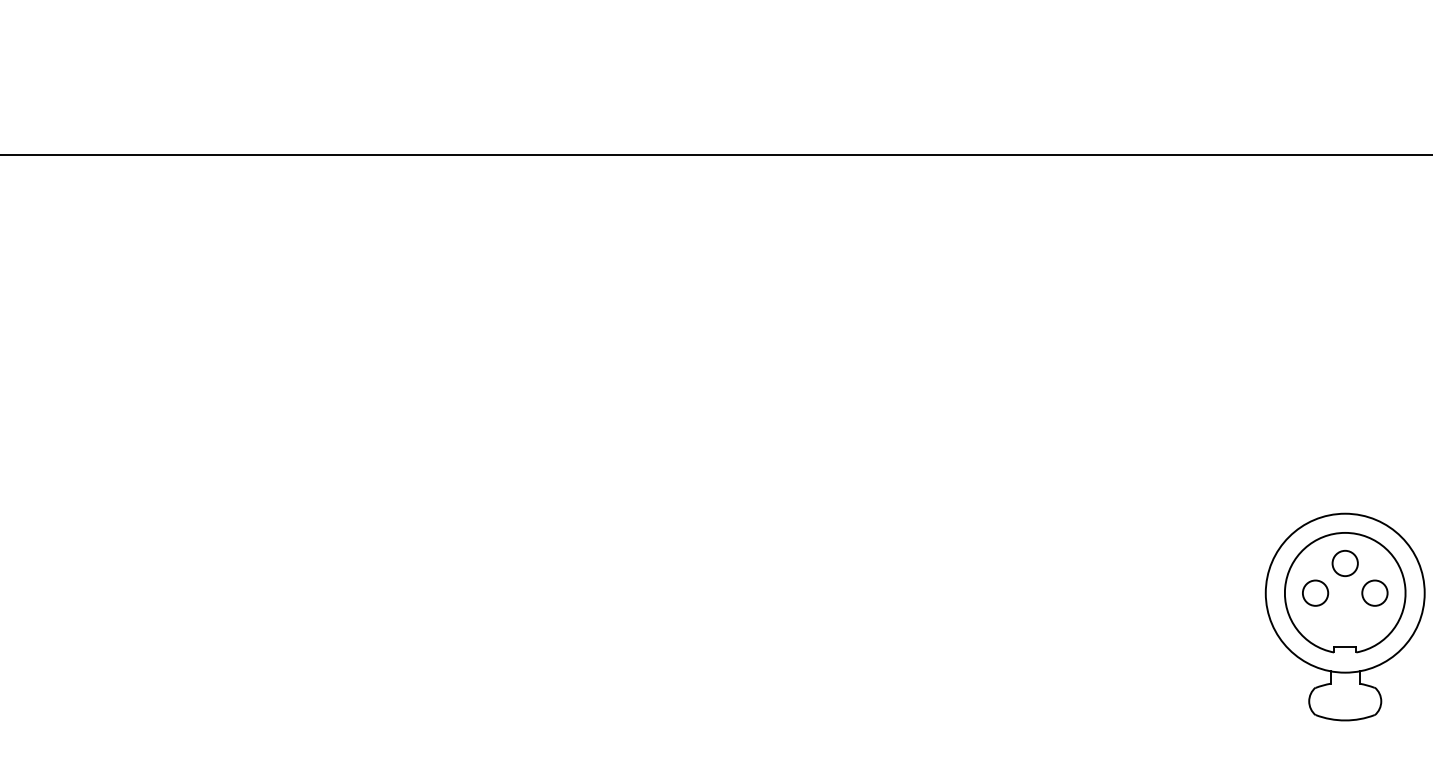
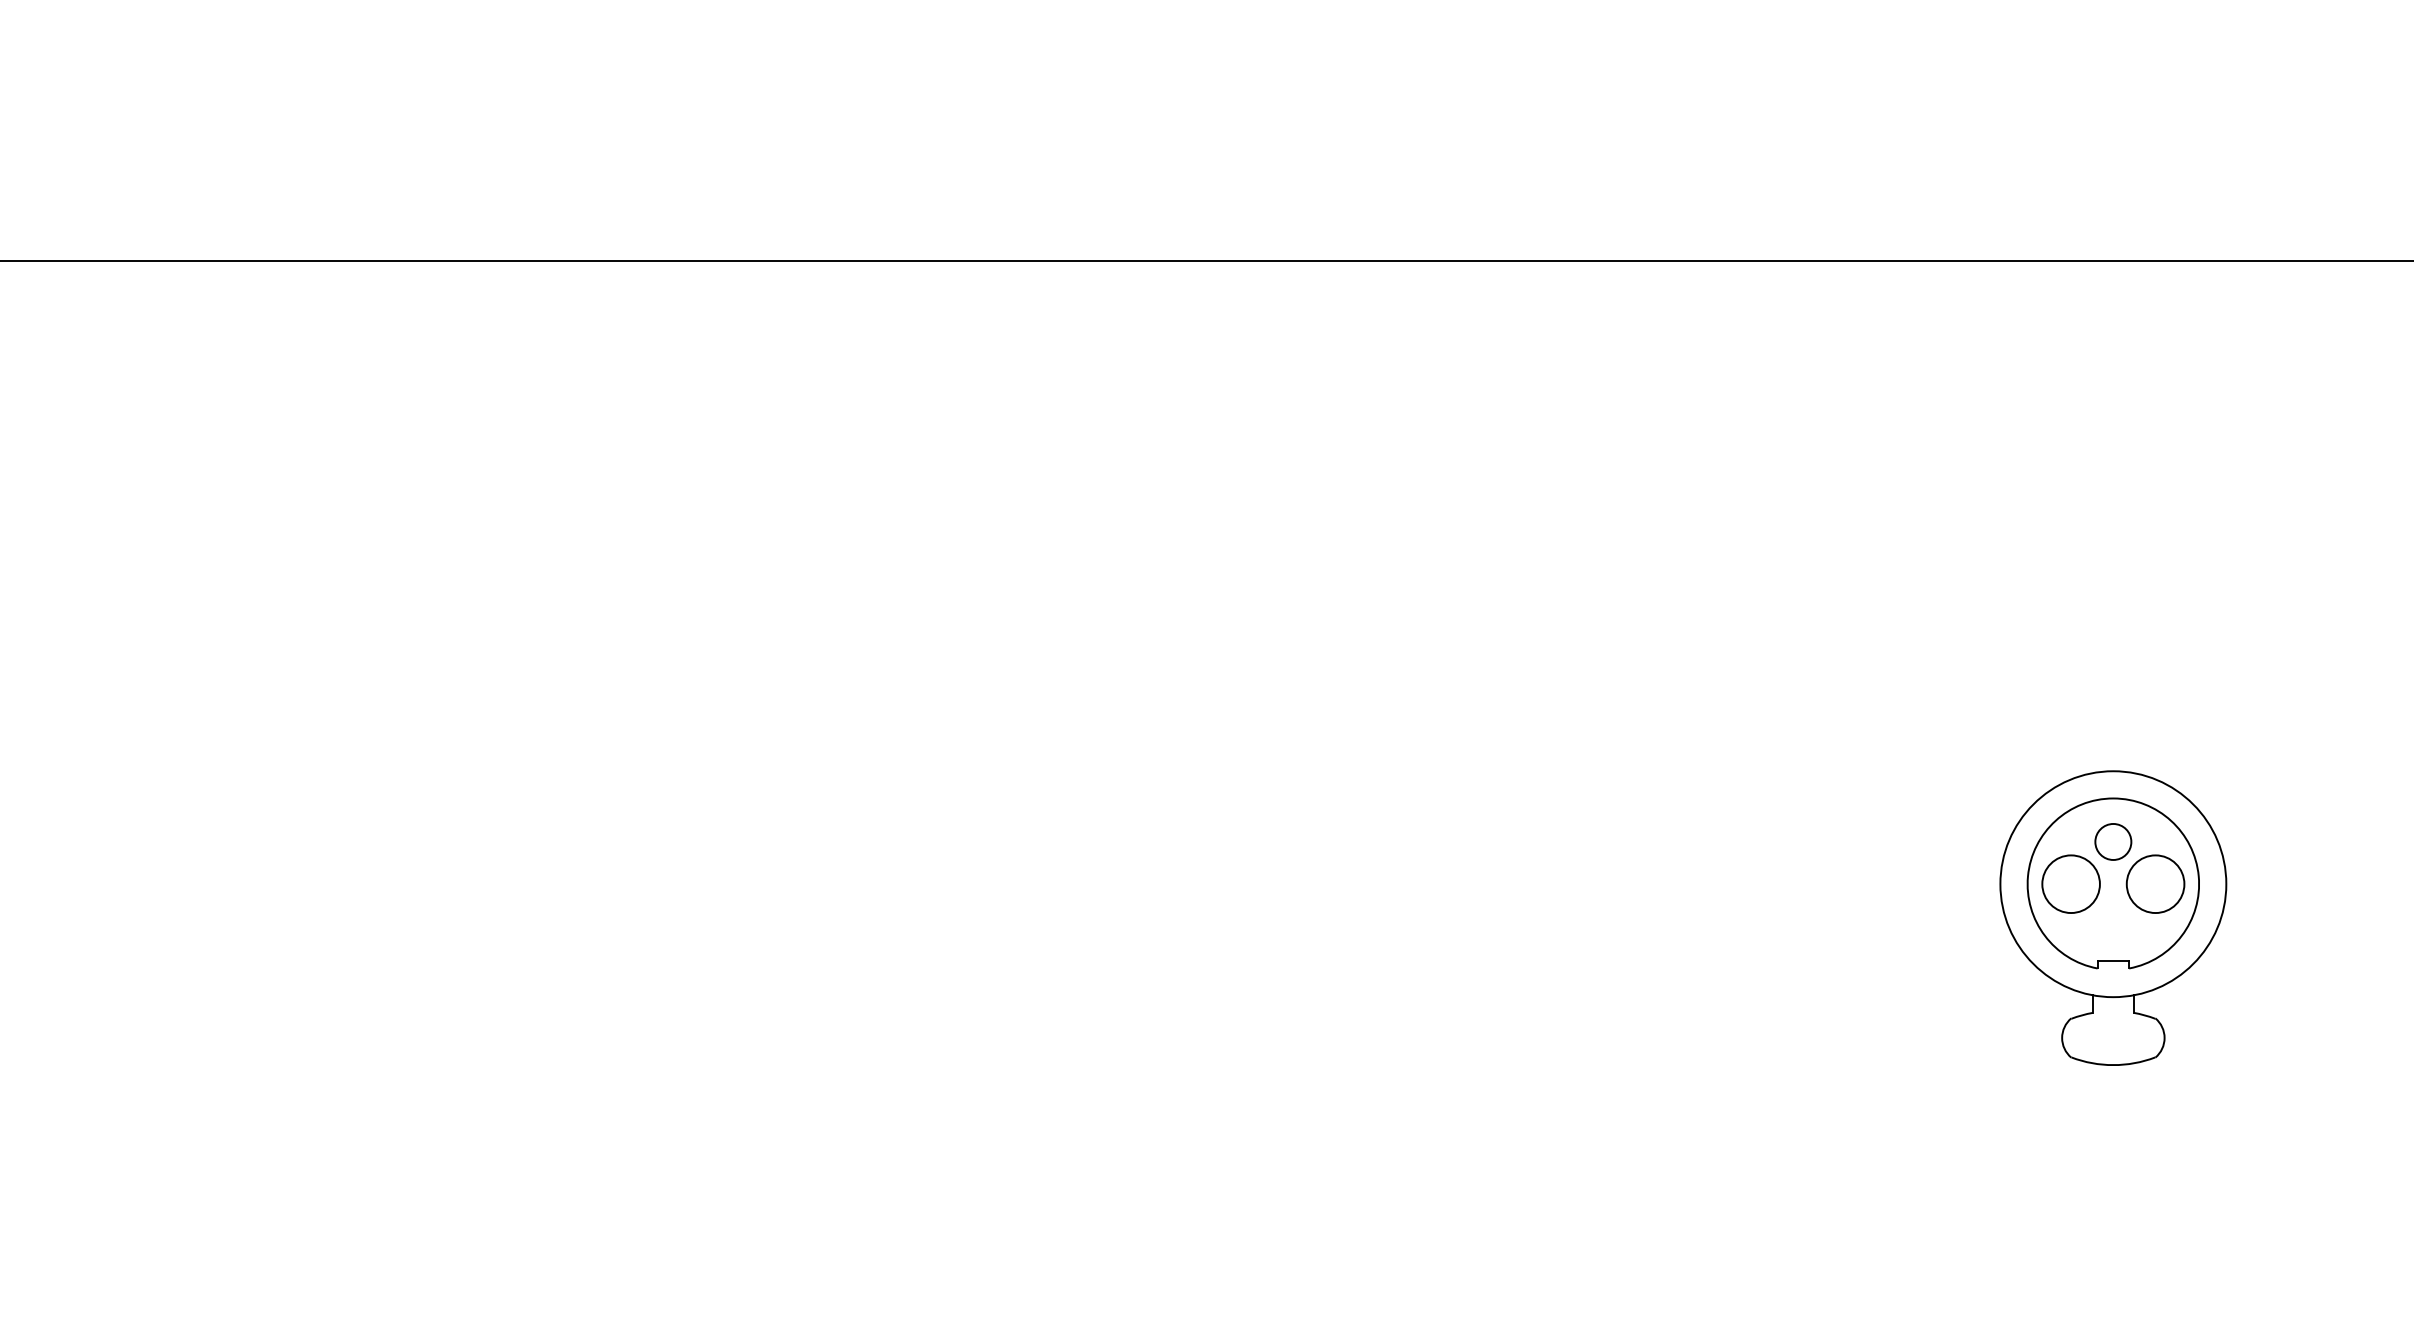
circle: (1315, 593) -> (2071, 884), size x1.6
circle: (1374, 593) -> (2155, 884), size x1.6

